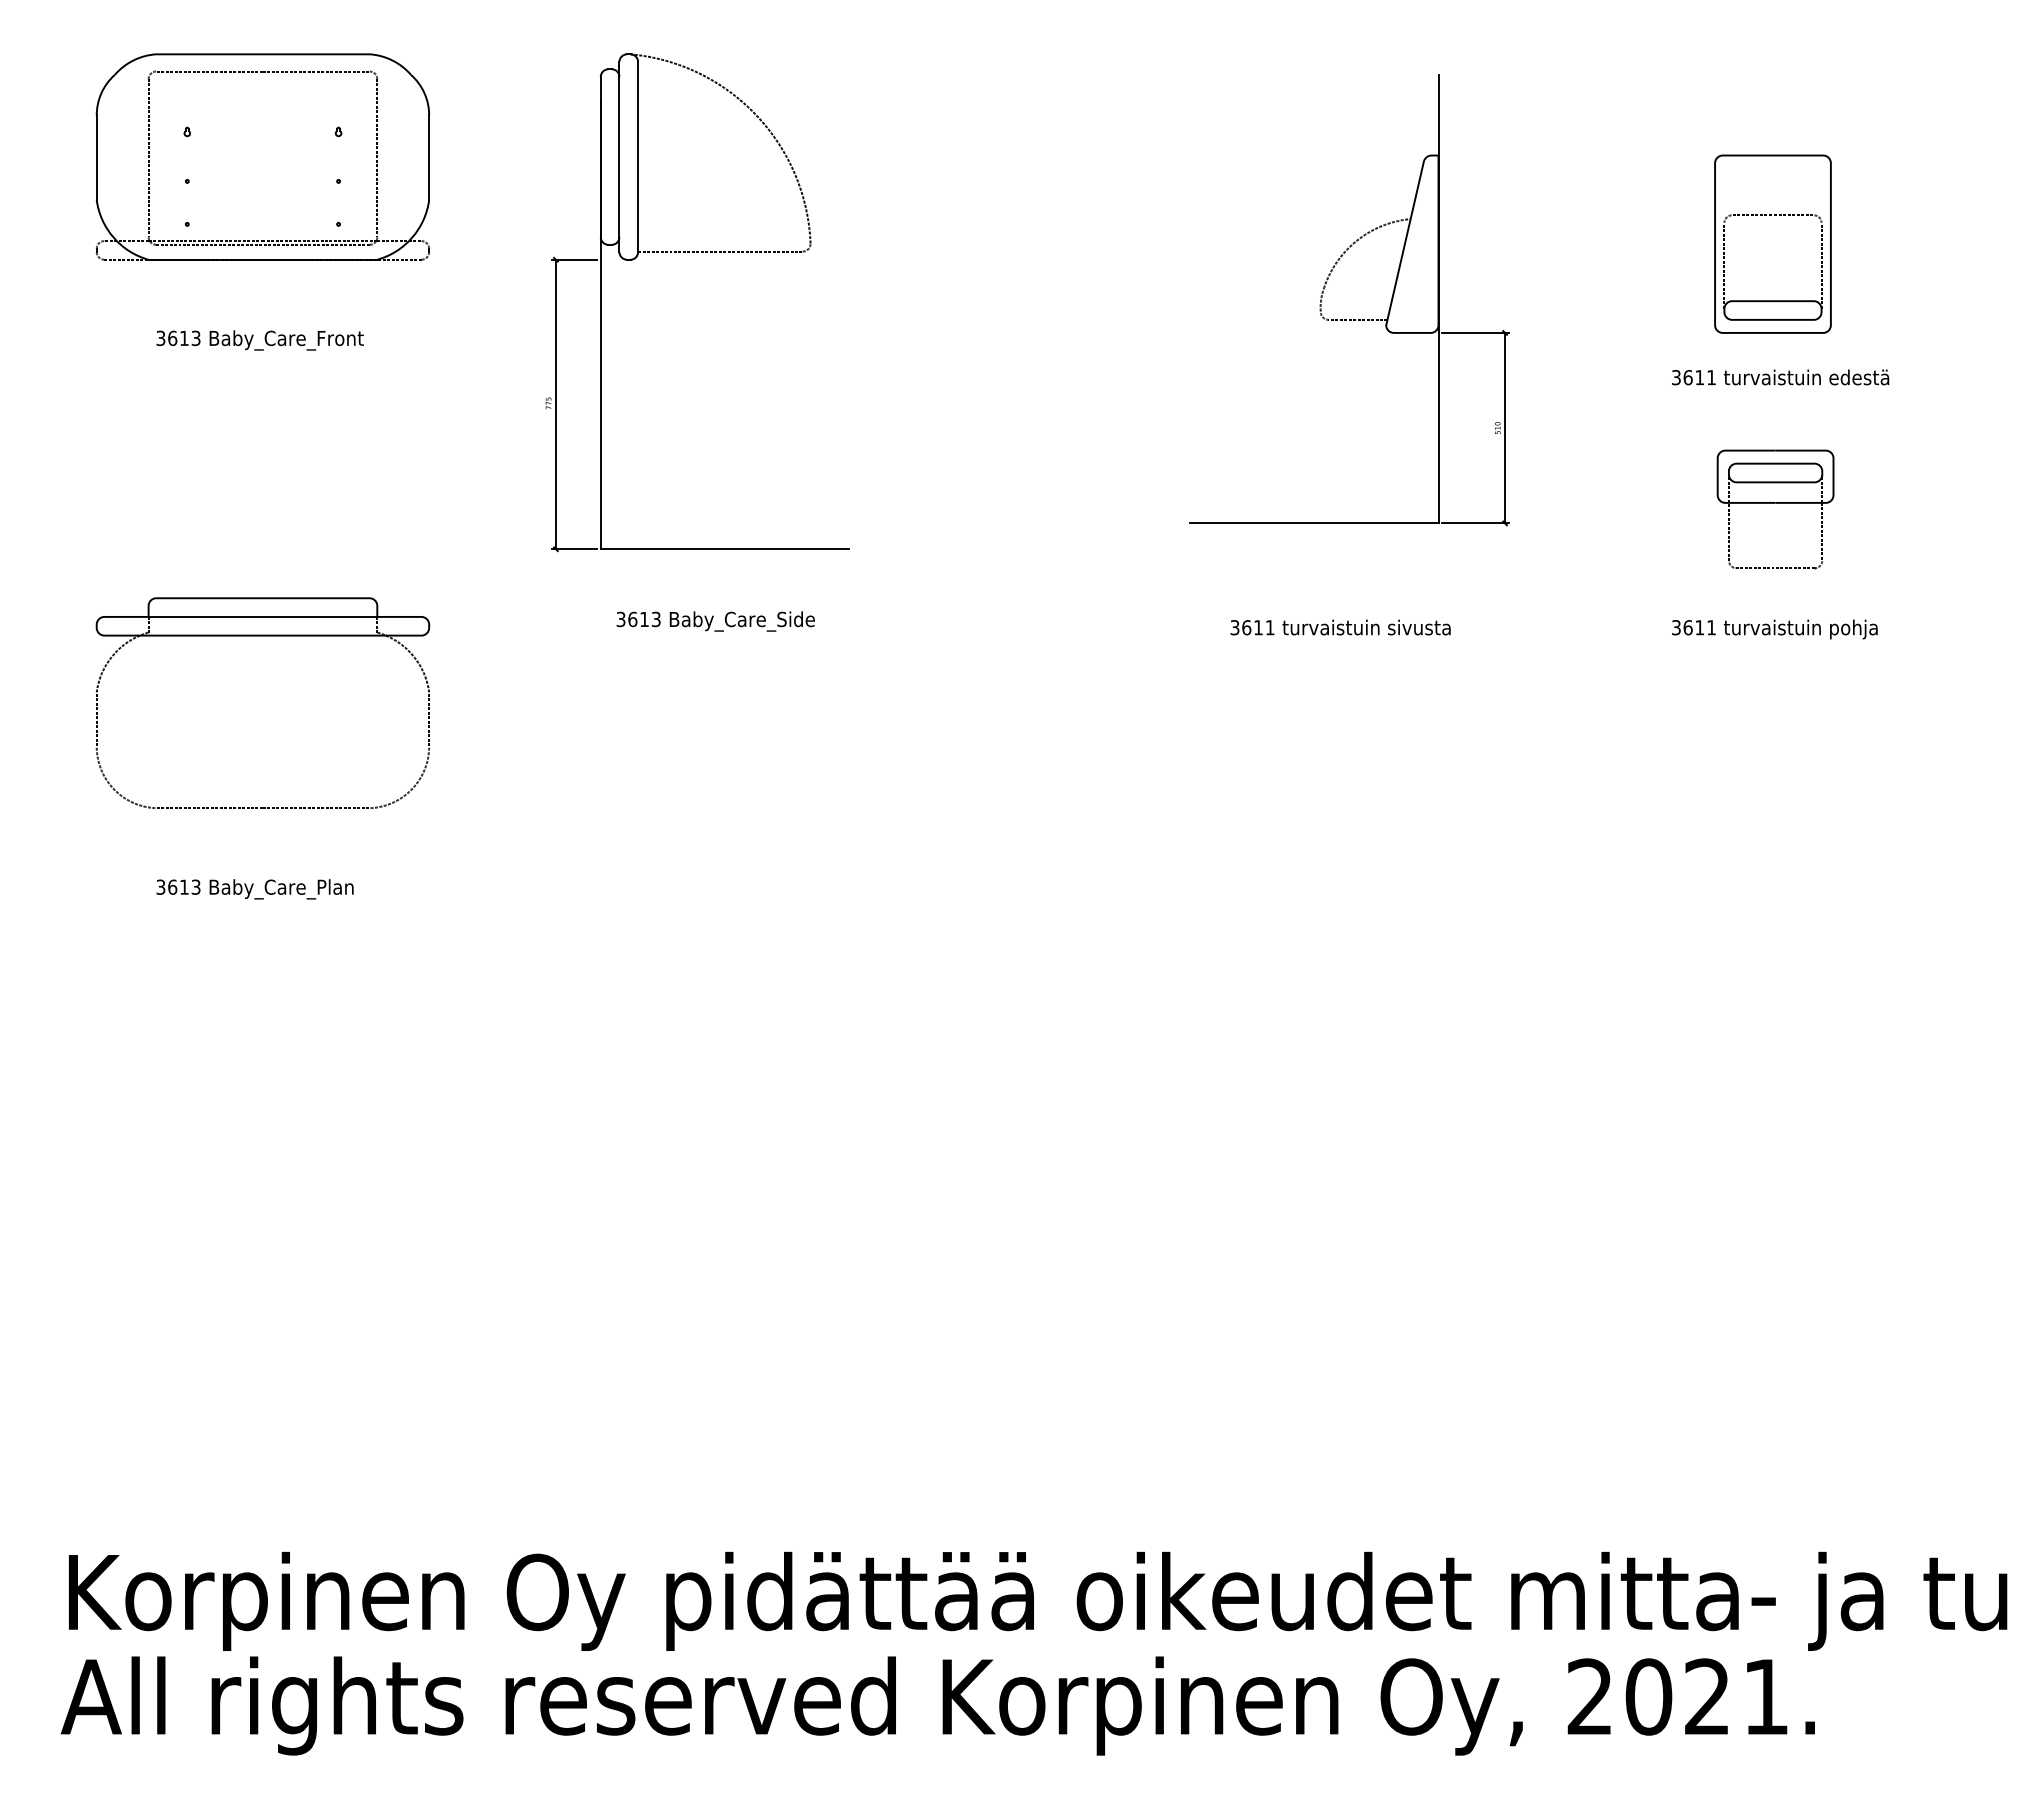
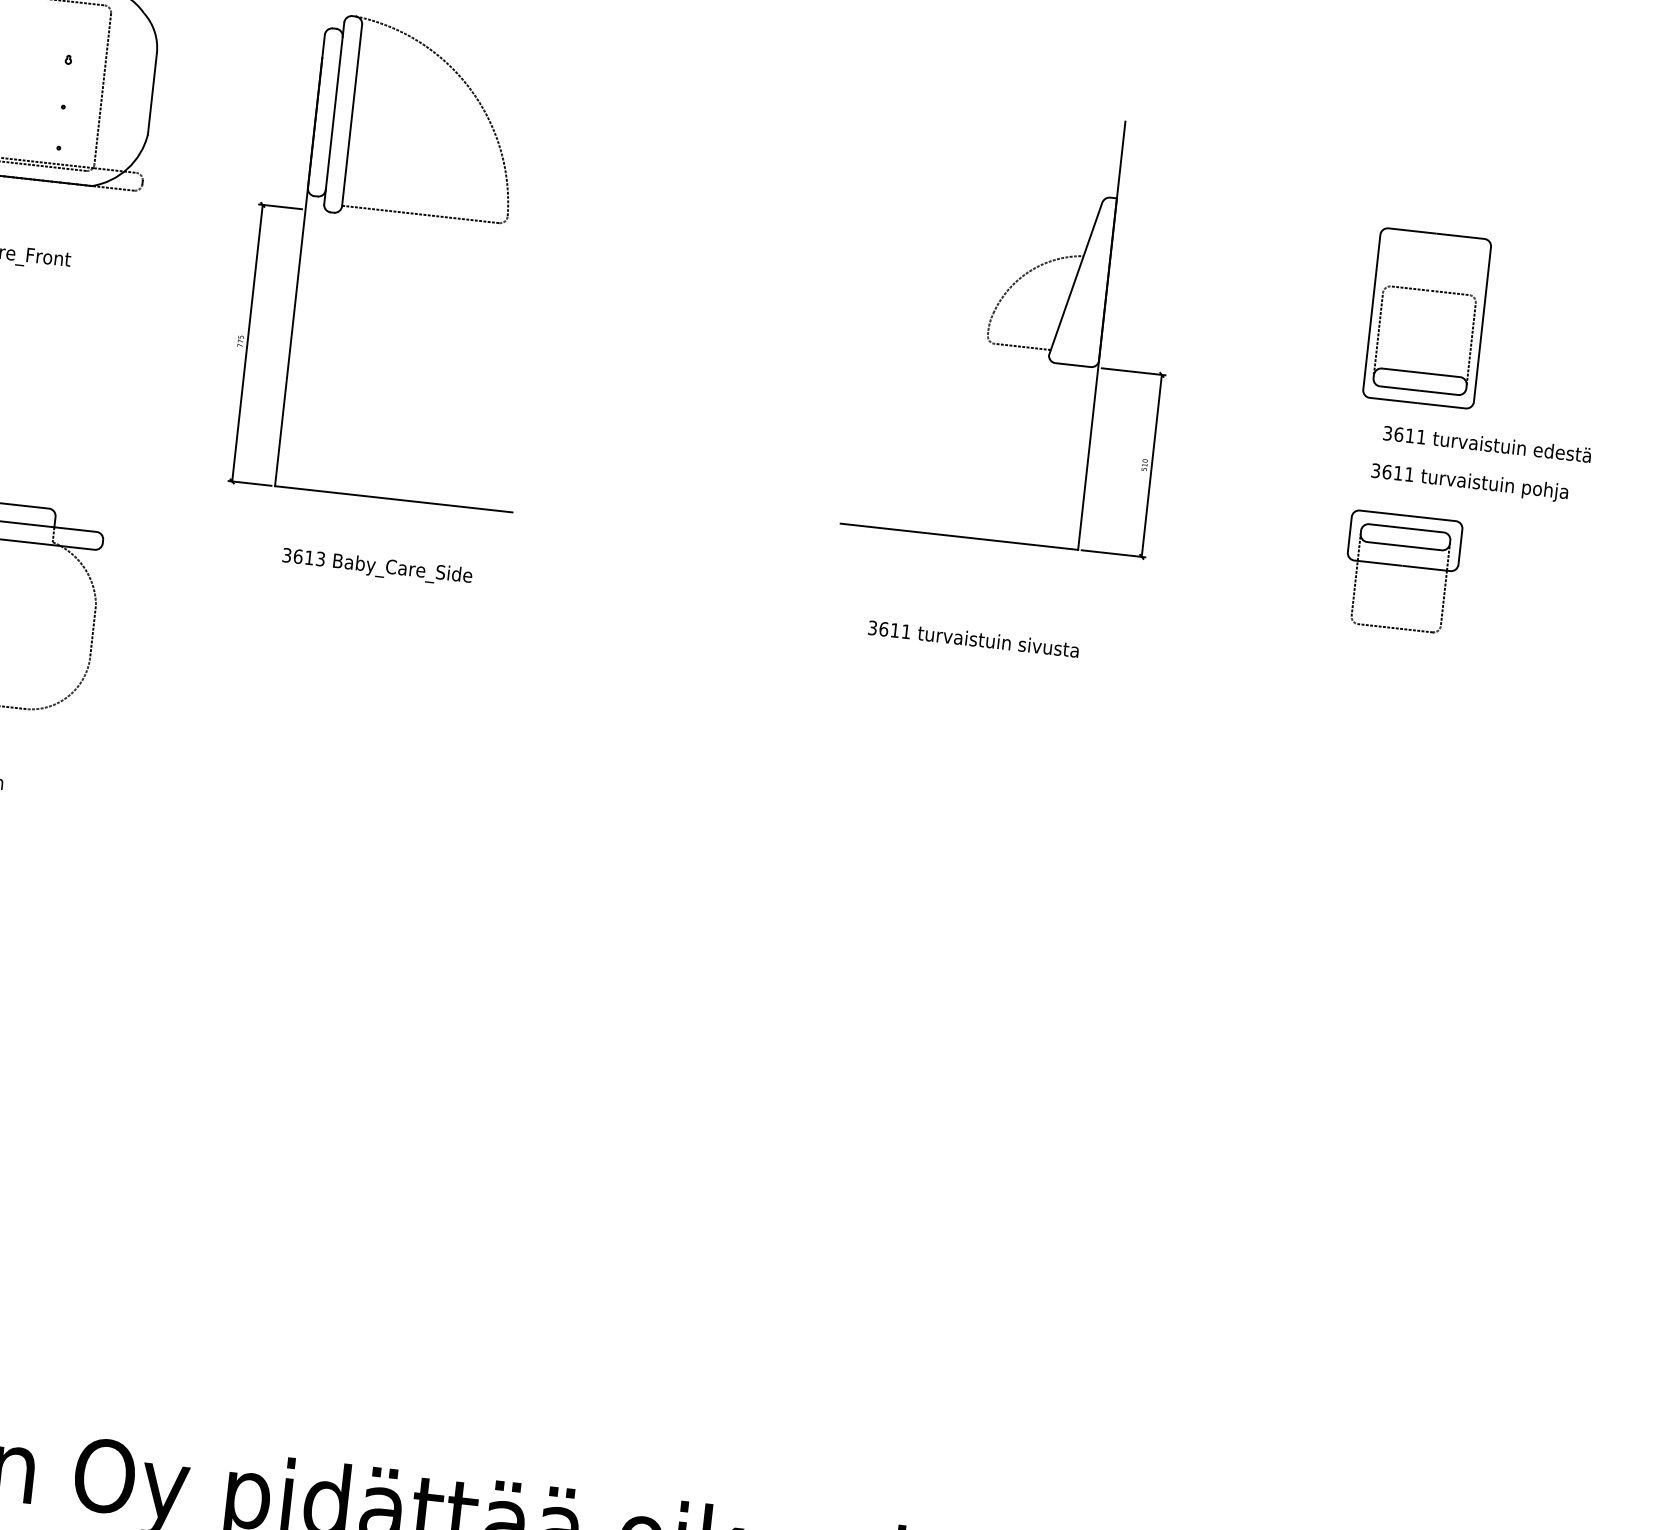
text: (1780, 377) -> (1487, 444), moved
text: (1774, 629) -> (1469, 482), moved

